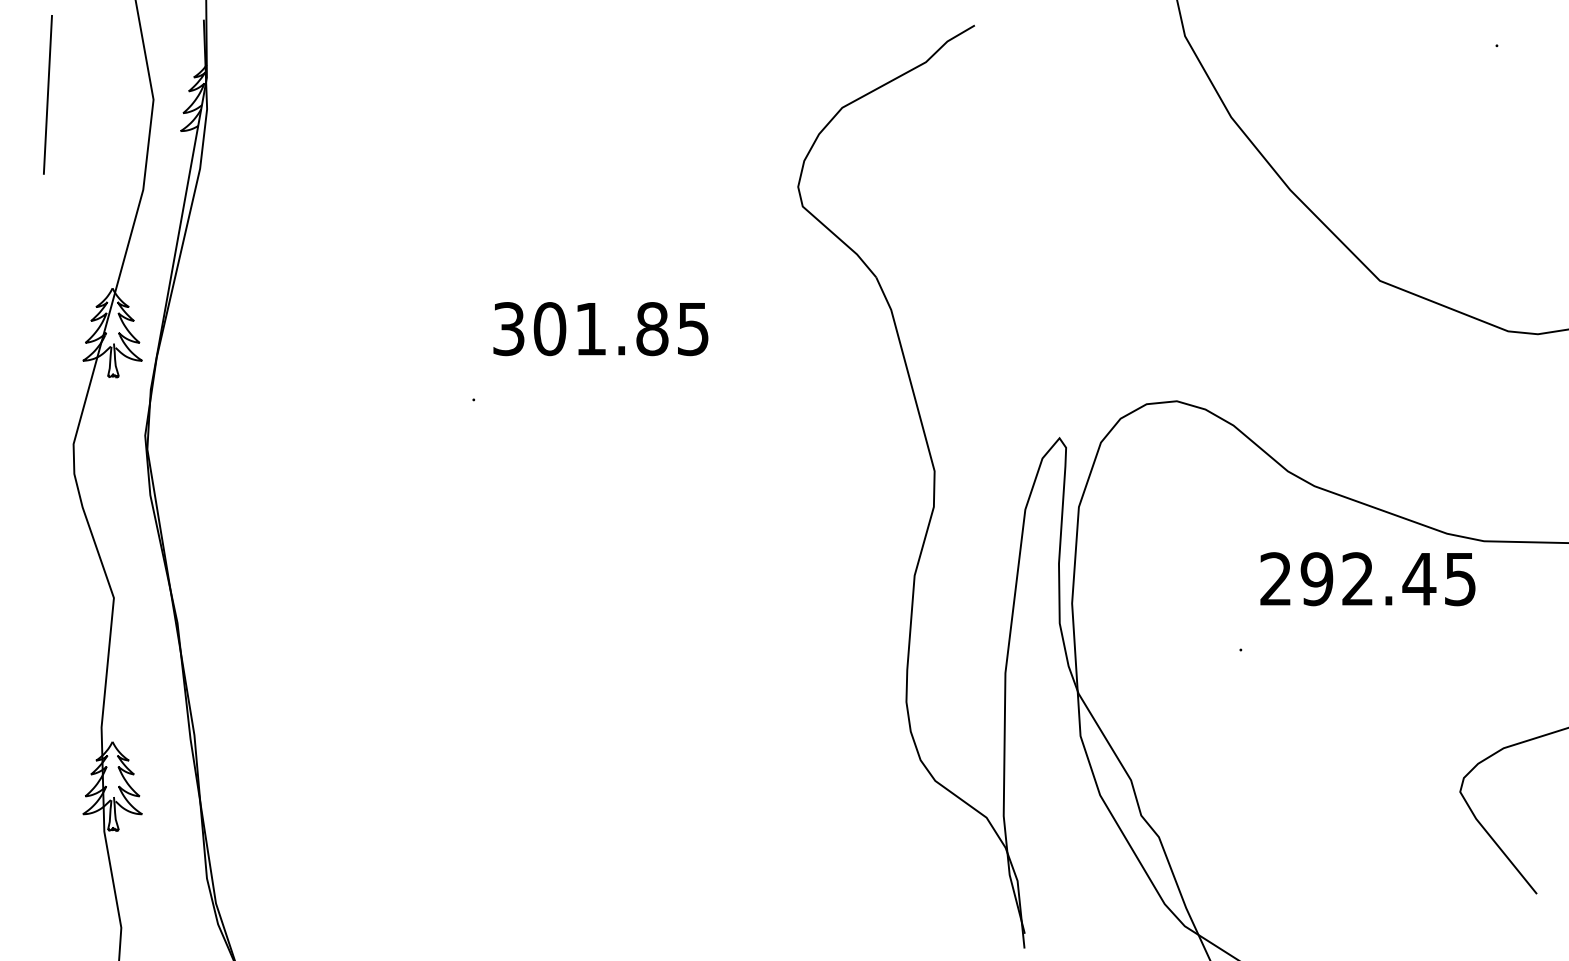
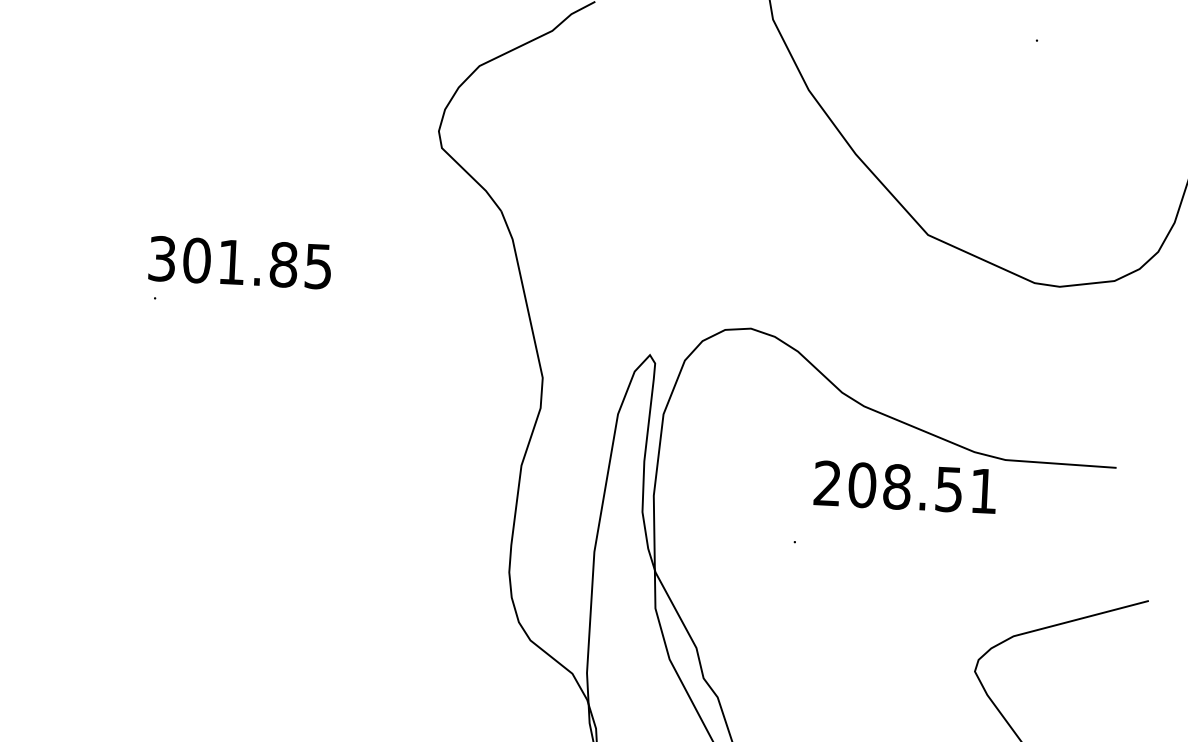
text: (600, 329) -> (239, 263), moved
text: (1387, 579) -> (922, 488), 292.45 -> 208.51

